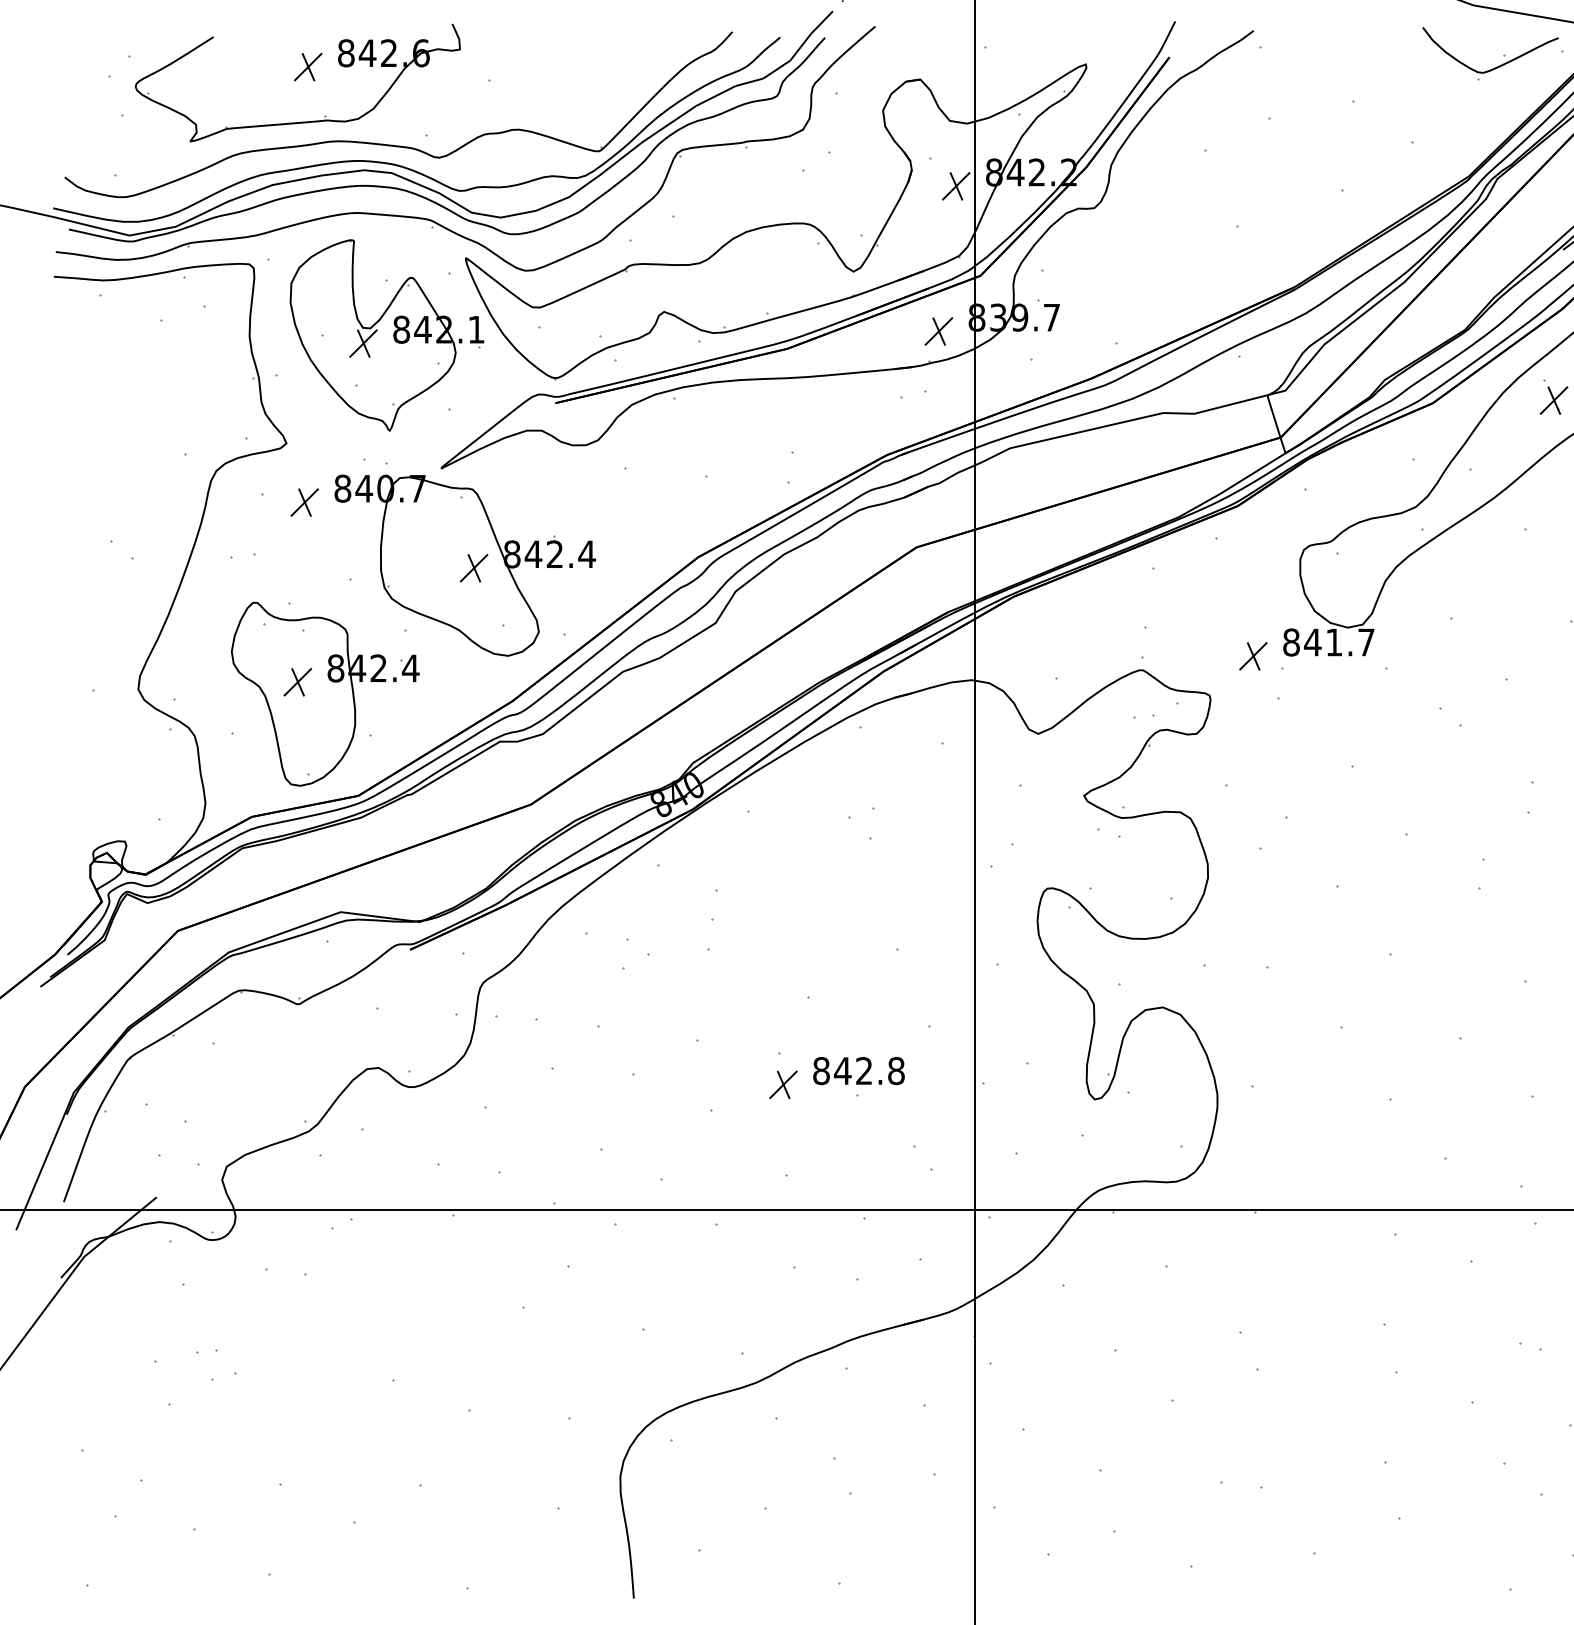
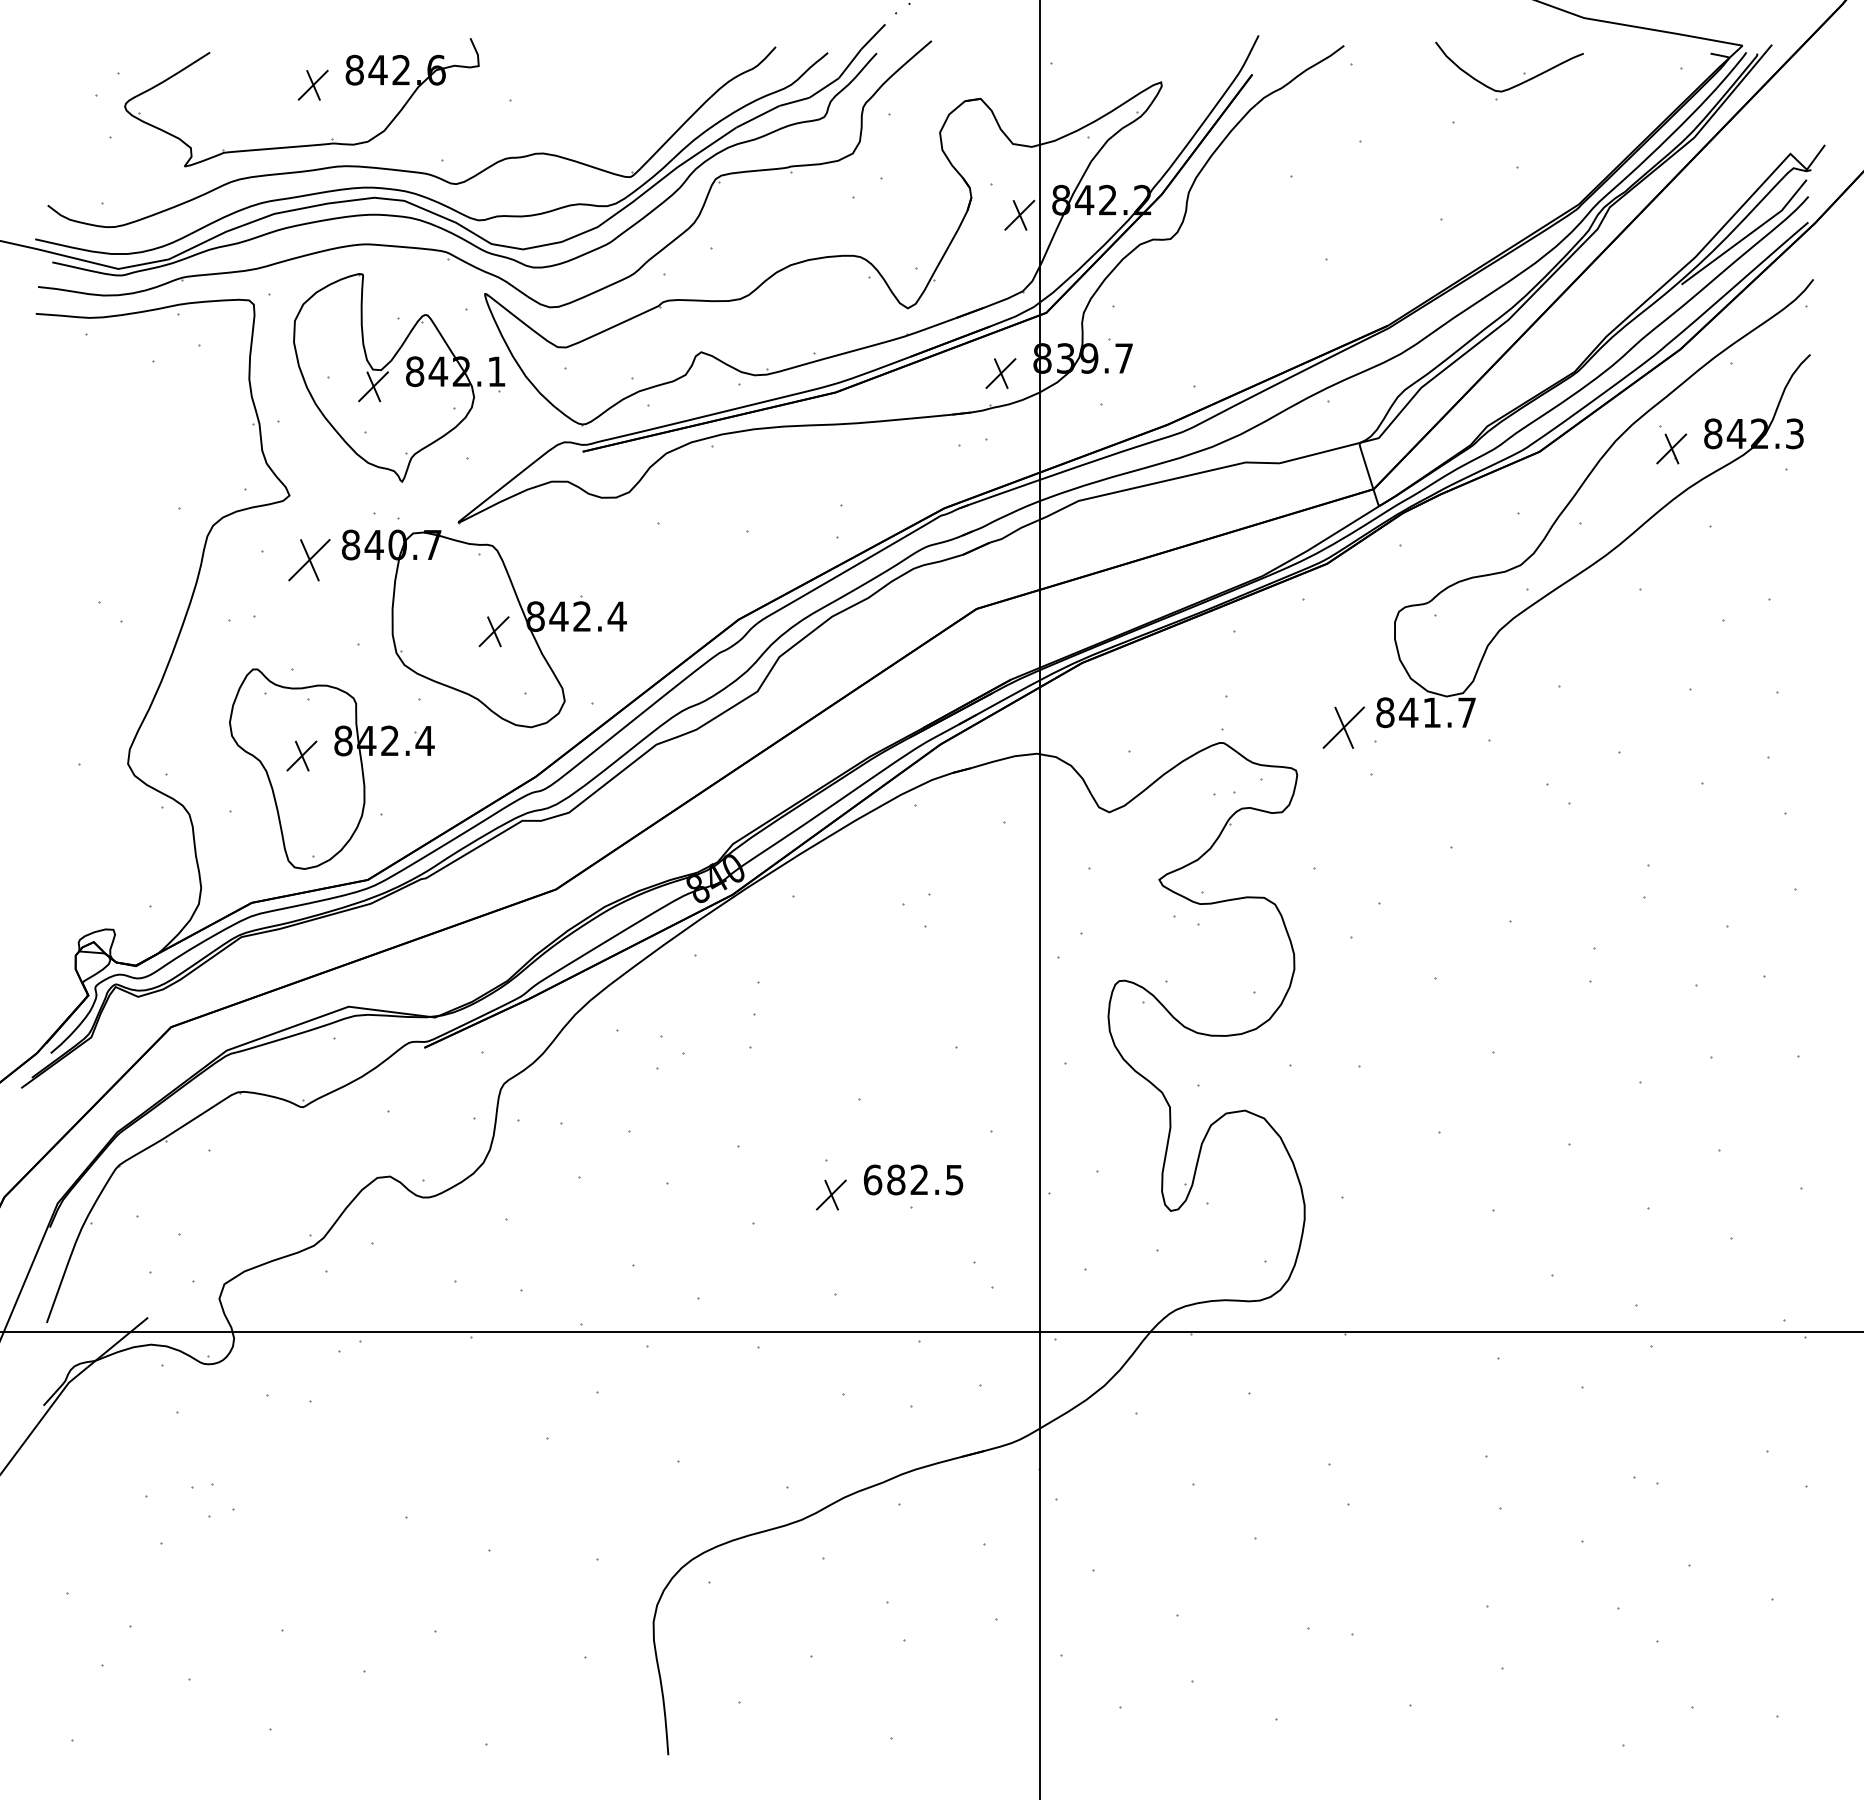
part: (1503, 56) -> (1523, 73), moved
part: (304, 501) -> (309, 559), size x1.4
part: (1253, 656) -> (1343, 727), size x1.4
text: (858, 1070) -> (913, 1179), 842.8 -> 682.5

